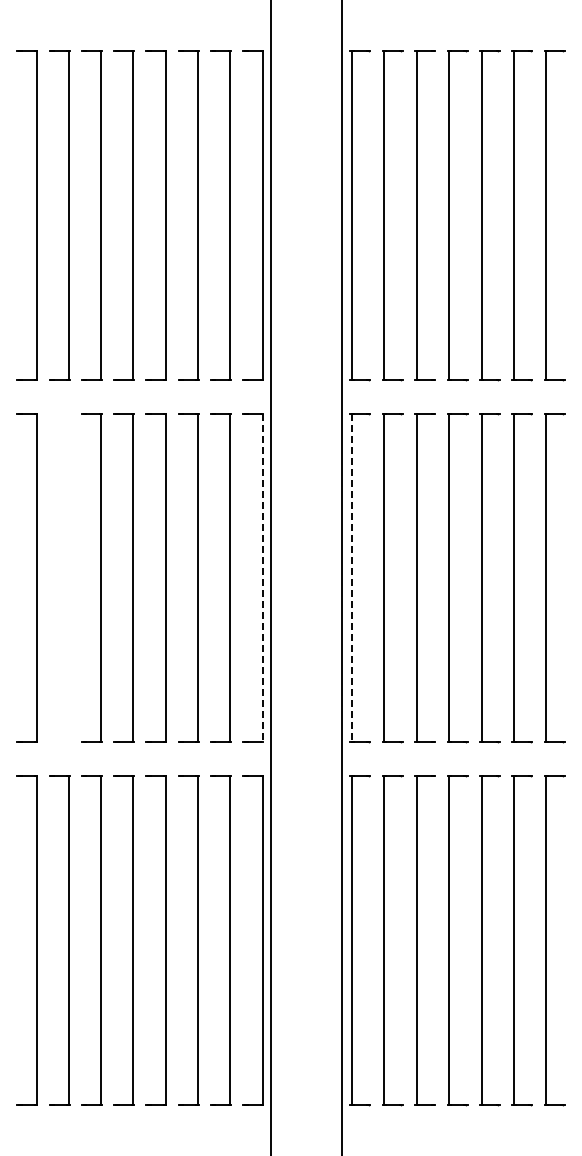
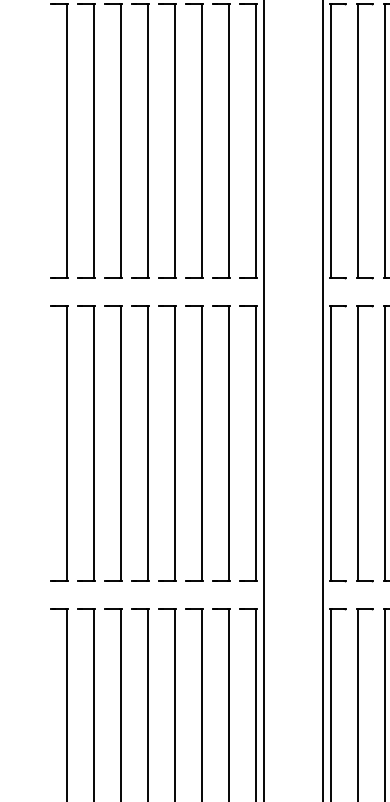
part: (68, 577) -> (93, 443), added
line: (262, 578) -> (256, 444), dashed -> solid
line: (352, 578) -> (331, 444), dashed -> solid

